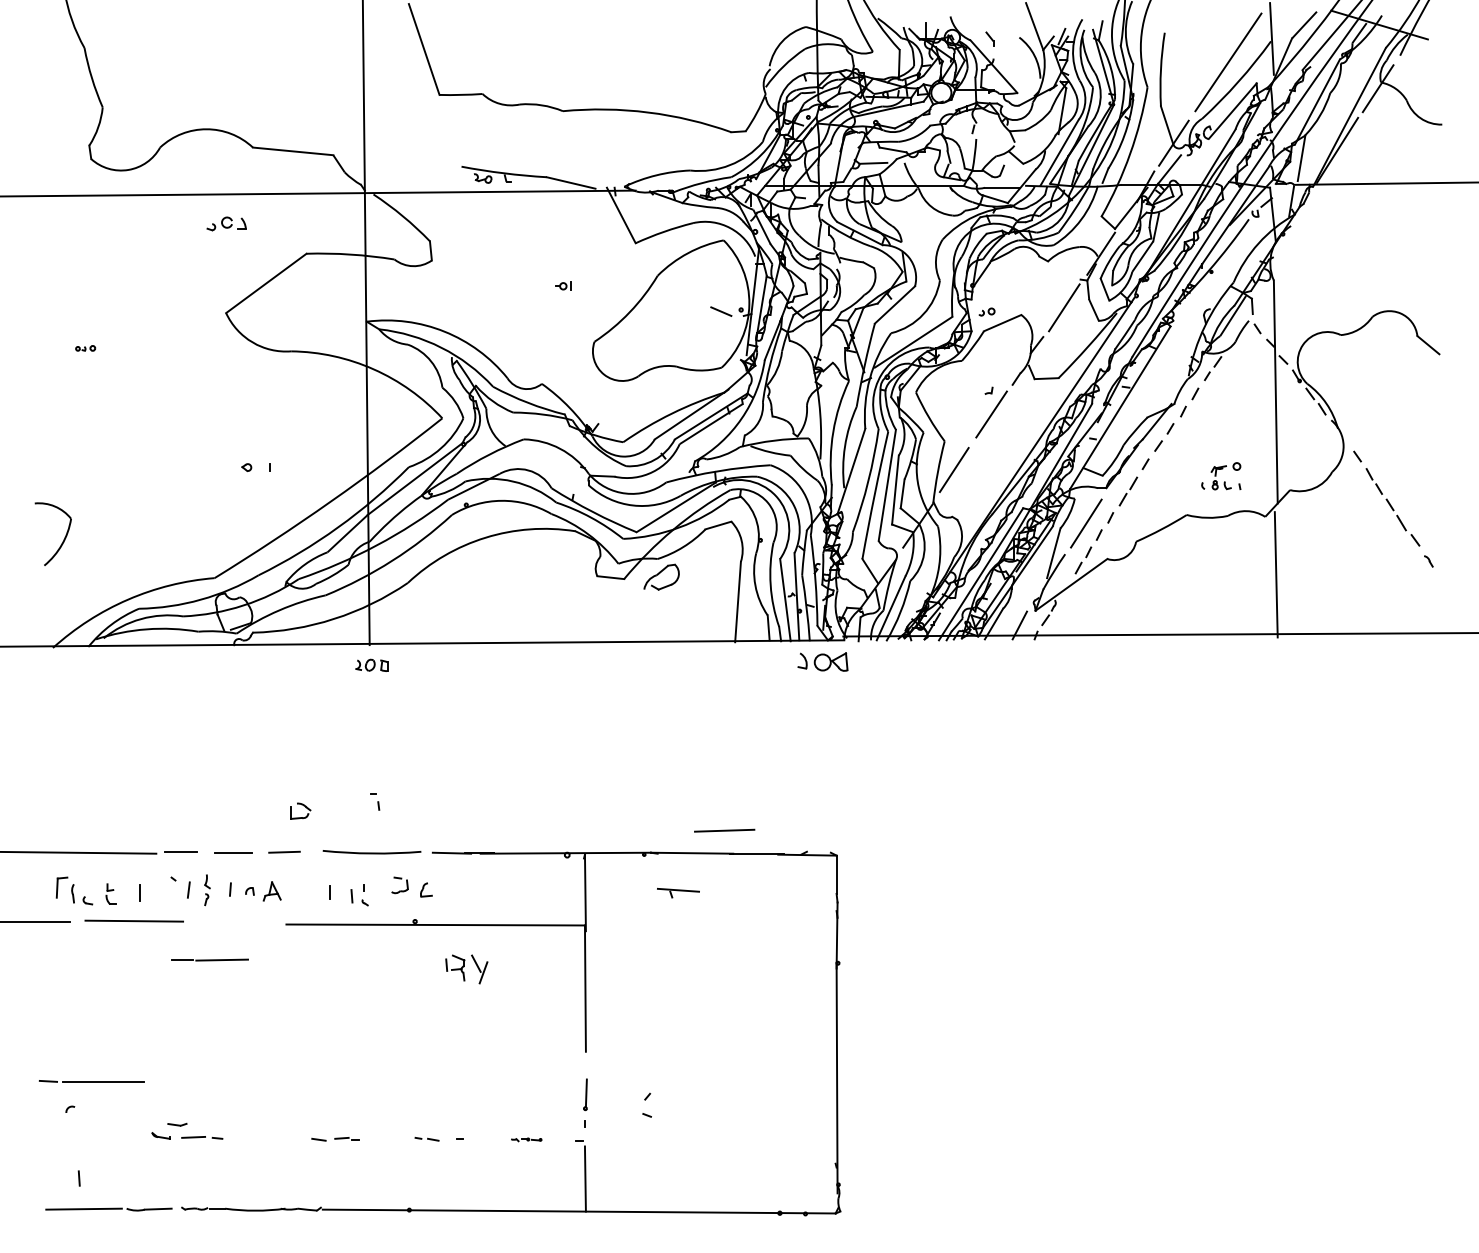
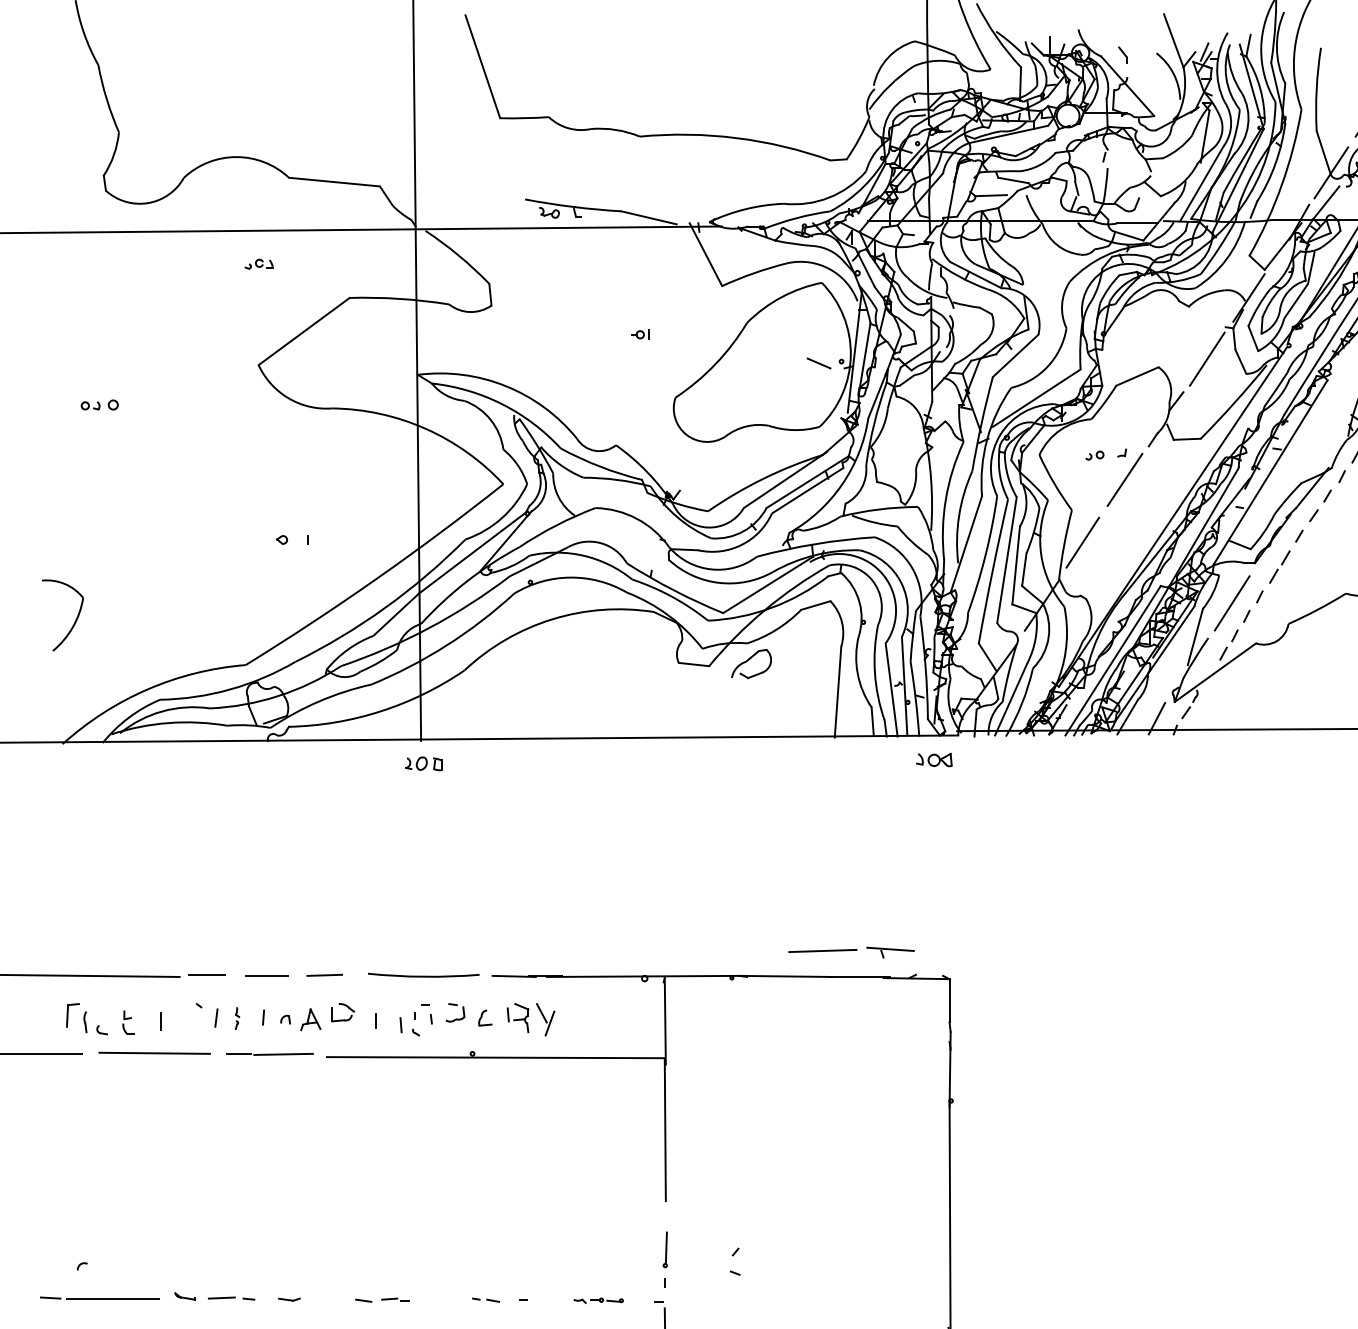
part: (226, 223) -> (259, 263), size x0.62
part: (986, 311) -> (1094, 454), moved
part: (85, 348) -> (99, 405), size x1.67
part: (823, 661) -> (934, 759), size x0.62
part: (375, 801) -> (427, 1014), moved
part: (300, 810) -> (342, 1011), moved
part: (207, 890) -> (237, 1018), size x0.62
part: (678, 892) -> (890, 951), moved
line: (209, 959) -> (269, 1053), moved
part: (466, 969) -> (530, 1019), moved
line: (91, 1081) -> (99, 1298), moved
part: (177, 1124) -> (289, 1299), moved
part: (526, 1139) -> (598, 1300), size x1.43

